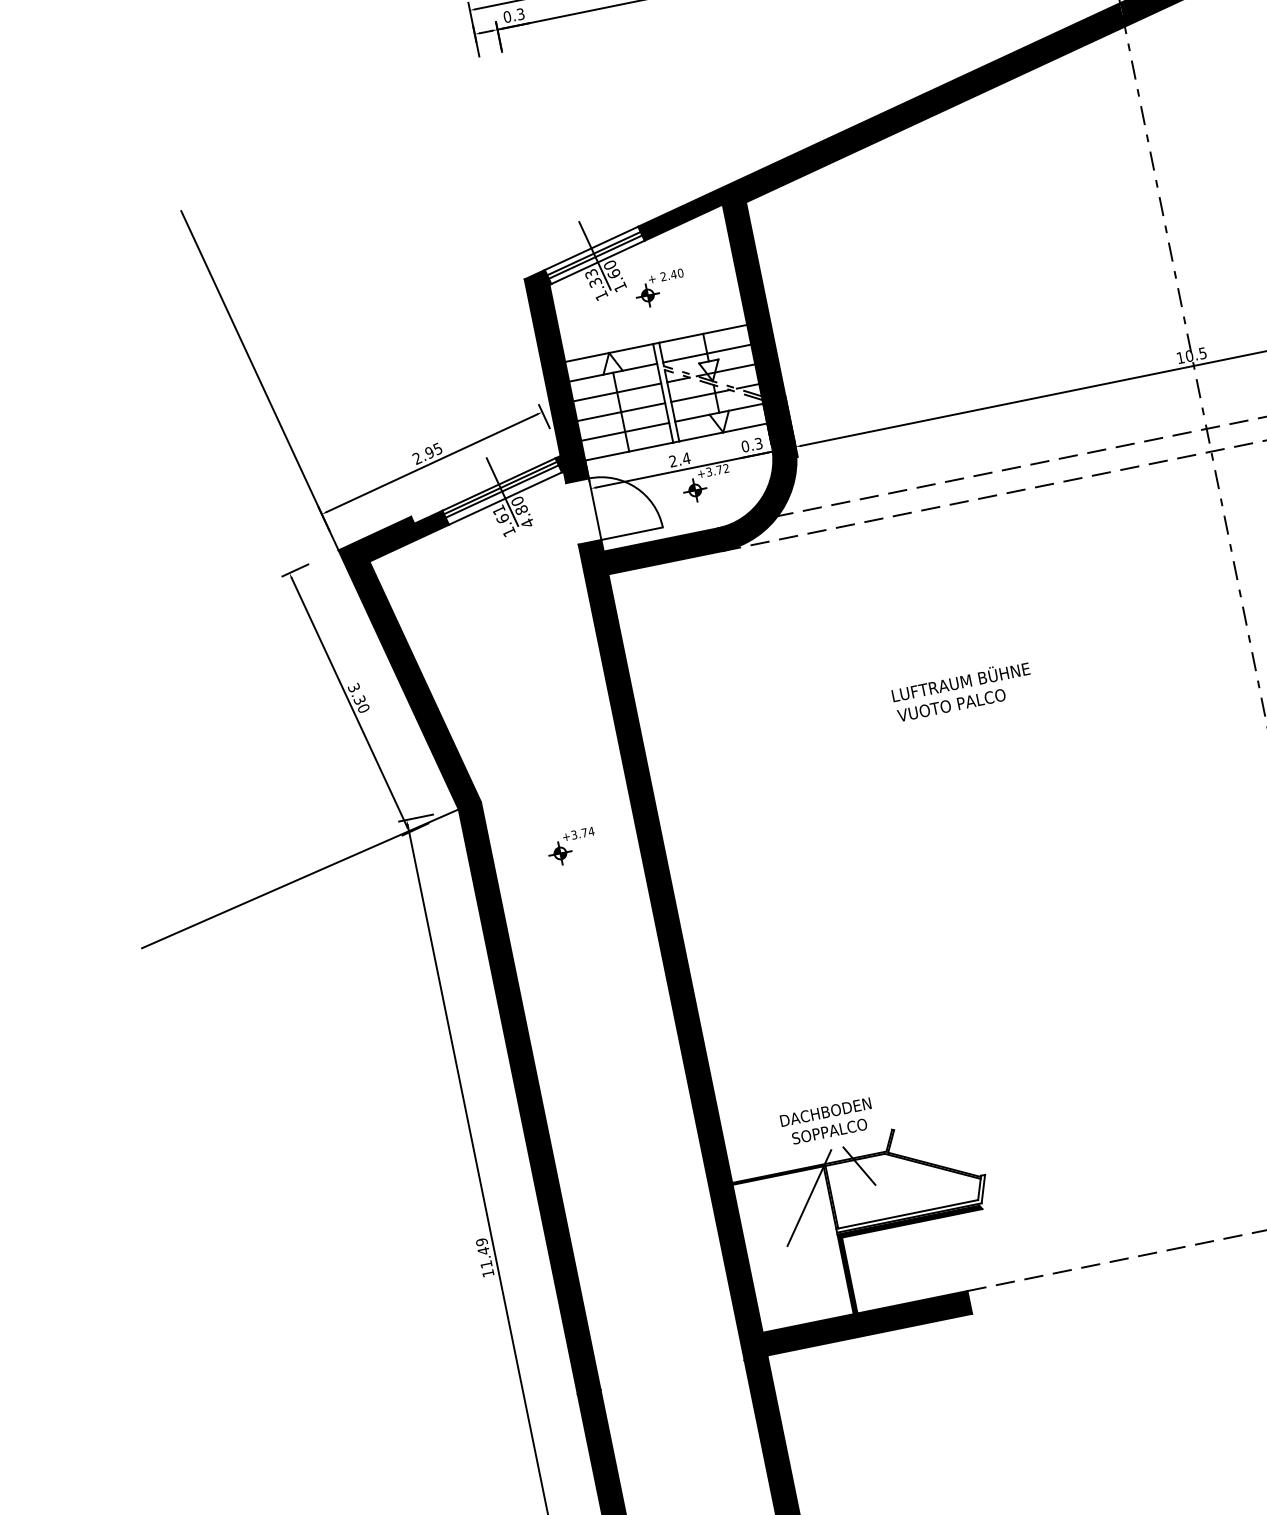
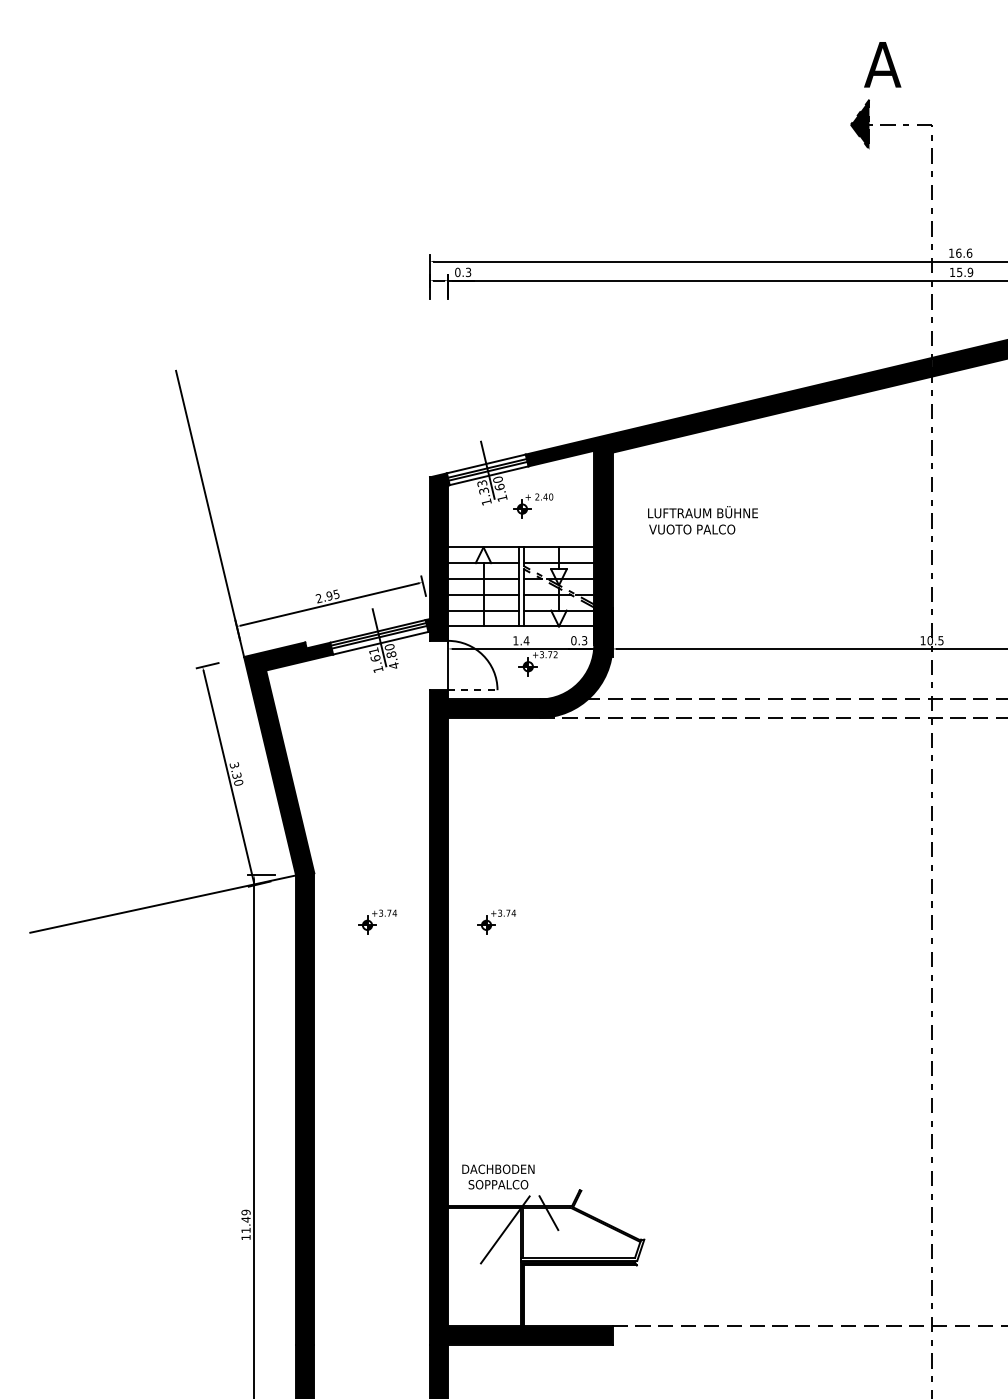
text: (672, 461) -> (515, 640), 2.4 -> 1.4
line: (631, 534) -> (472, 690), solid -> dashed
text: (962, 691) -> (702, 520), moved
part: (720, 816) -> (496, 921), added
text: (827, 1121) -> (498, 1176), moved

